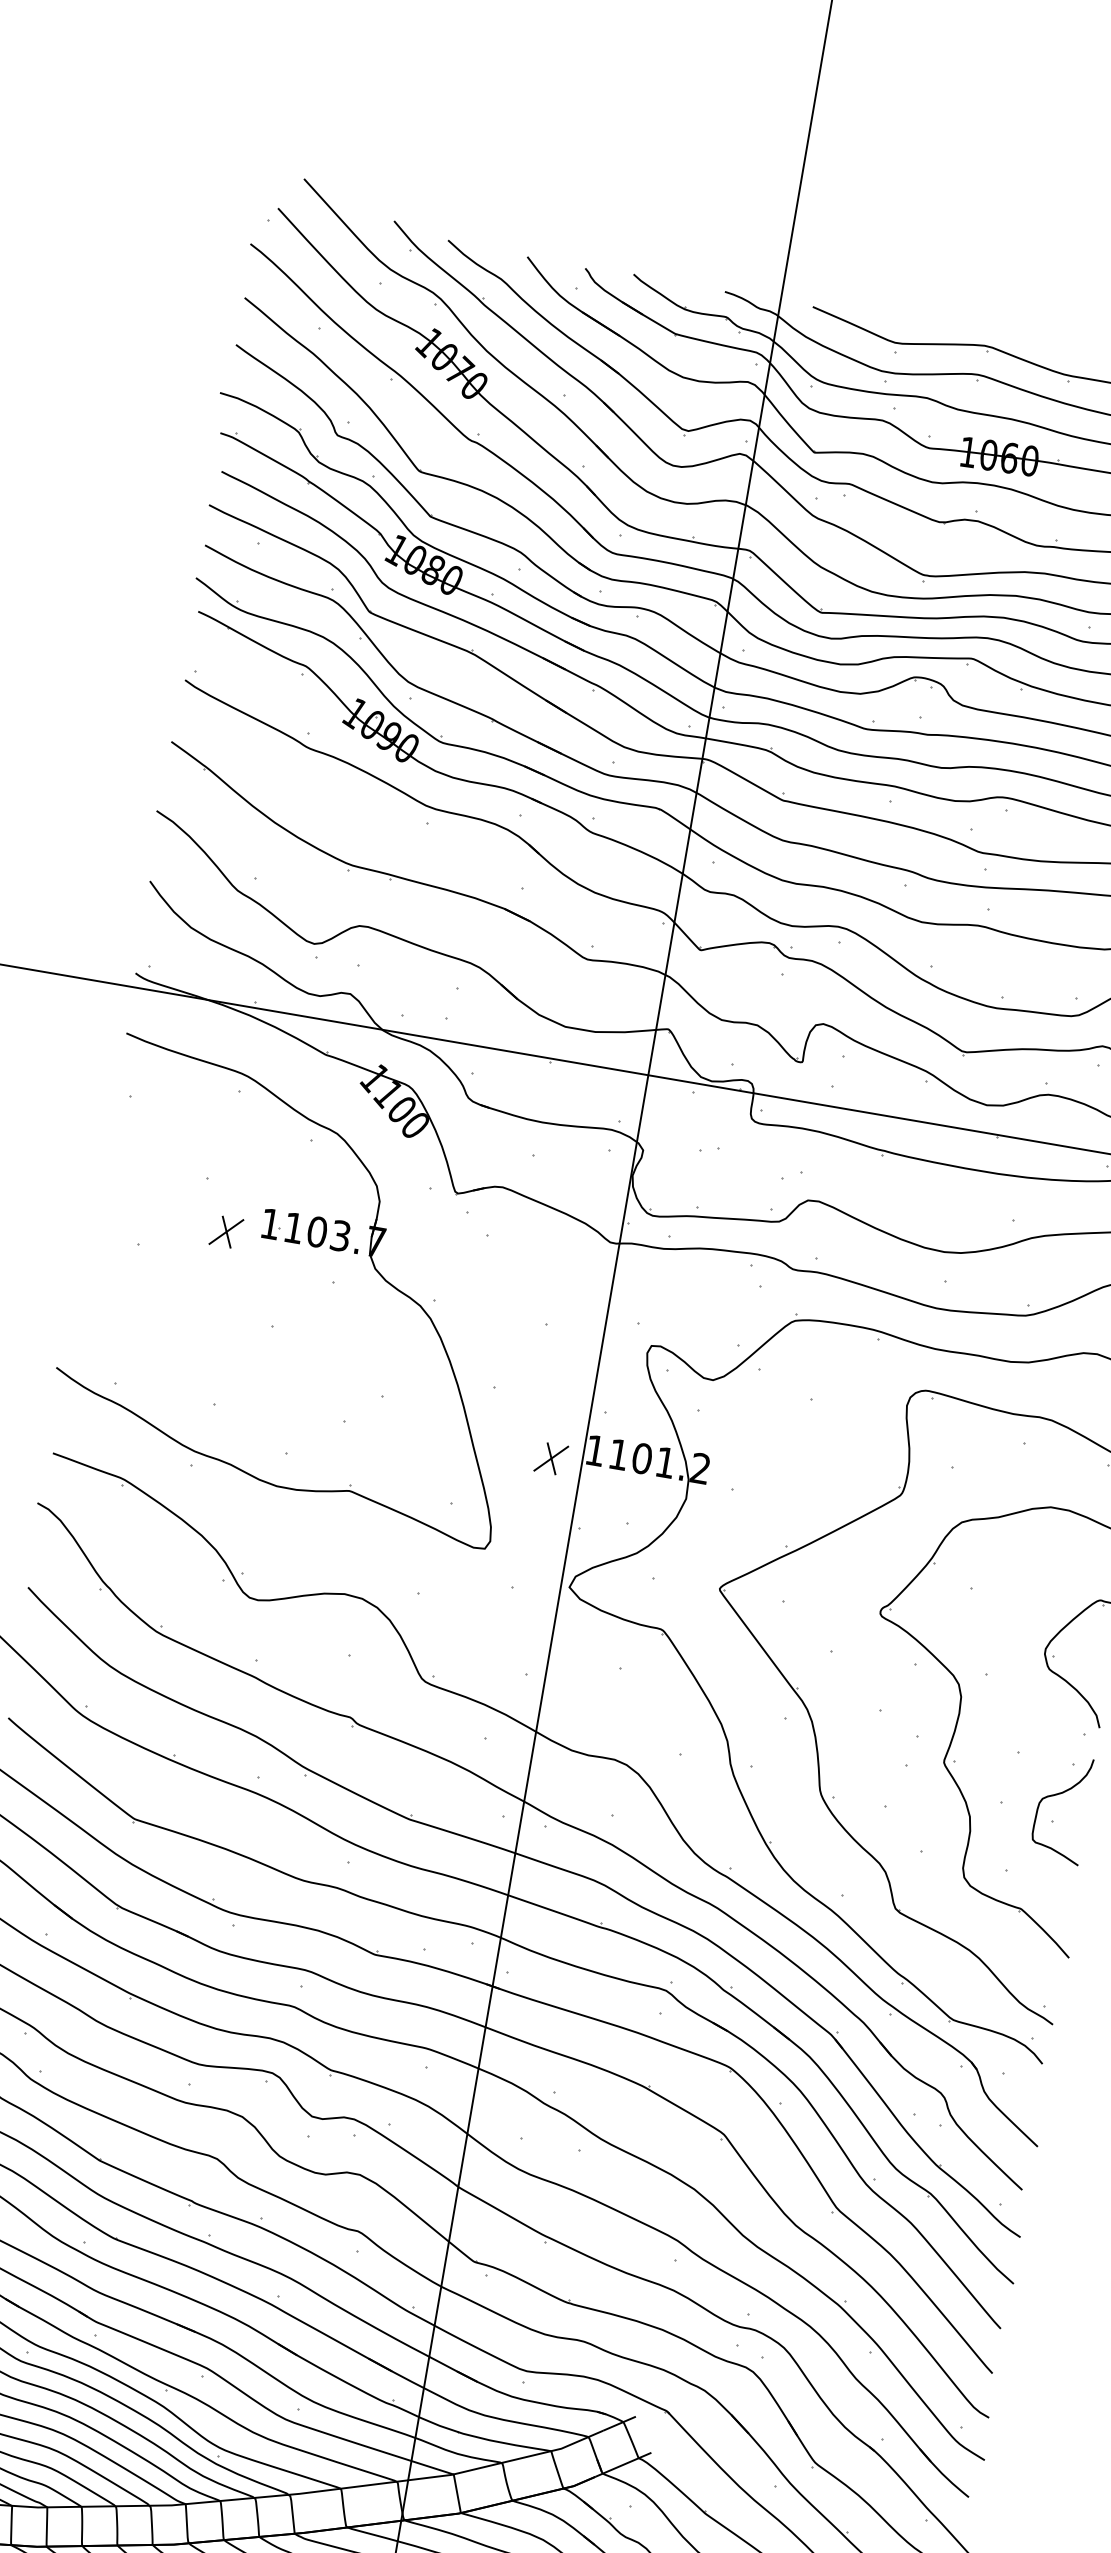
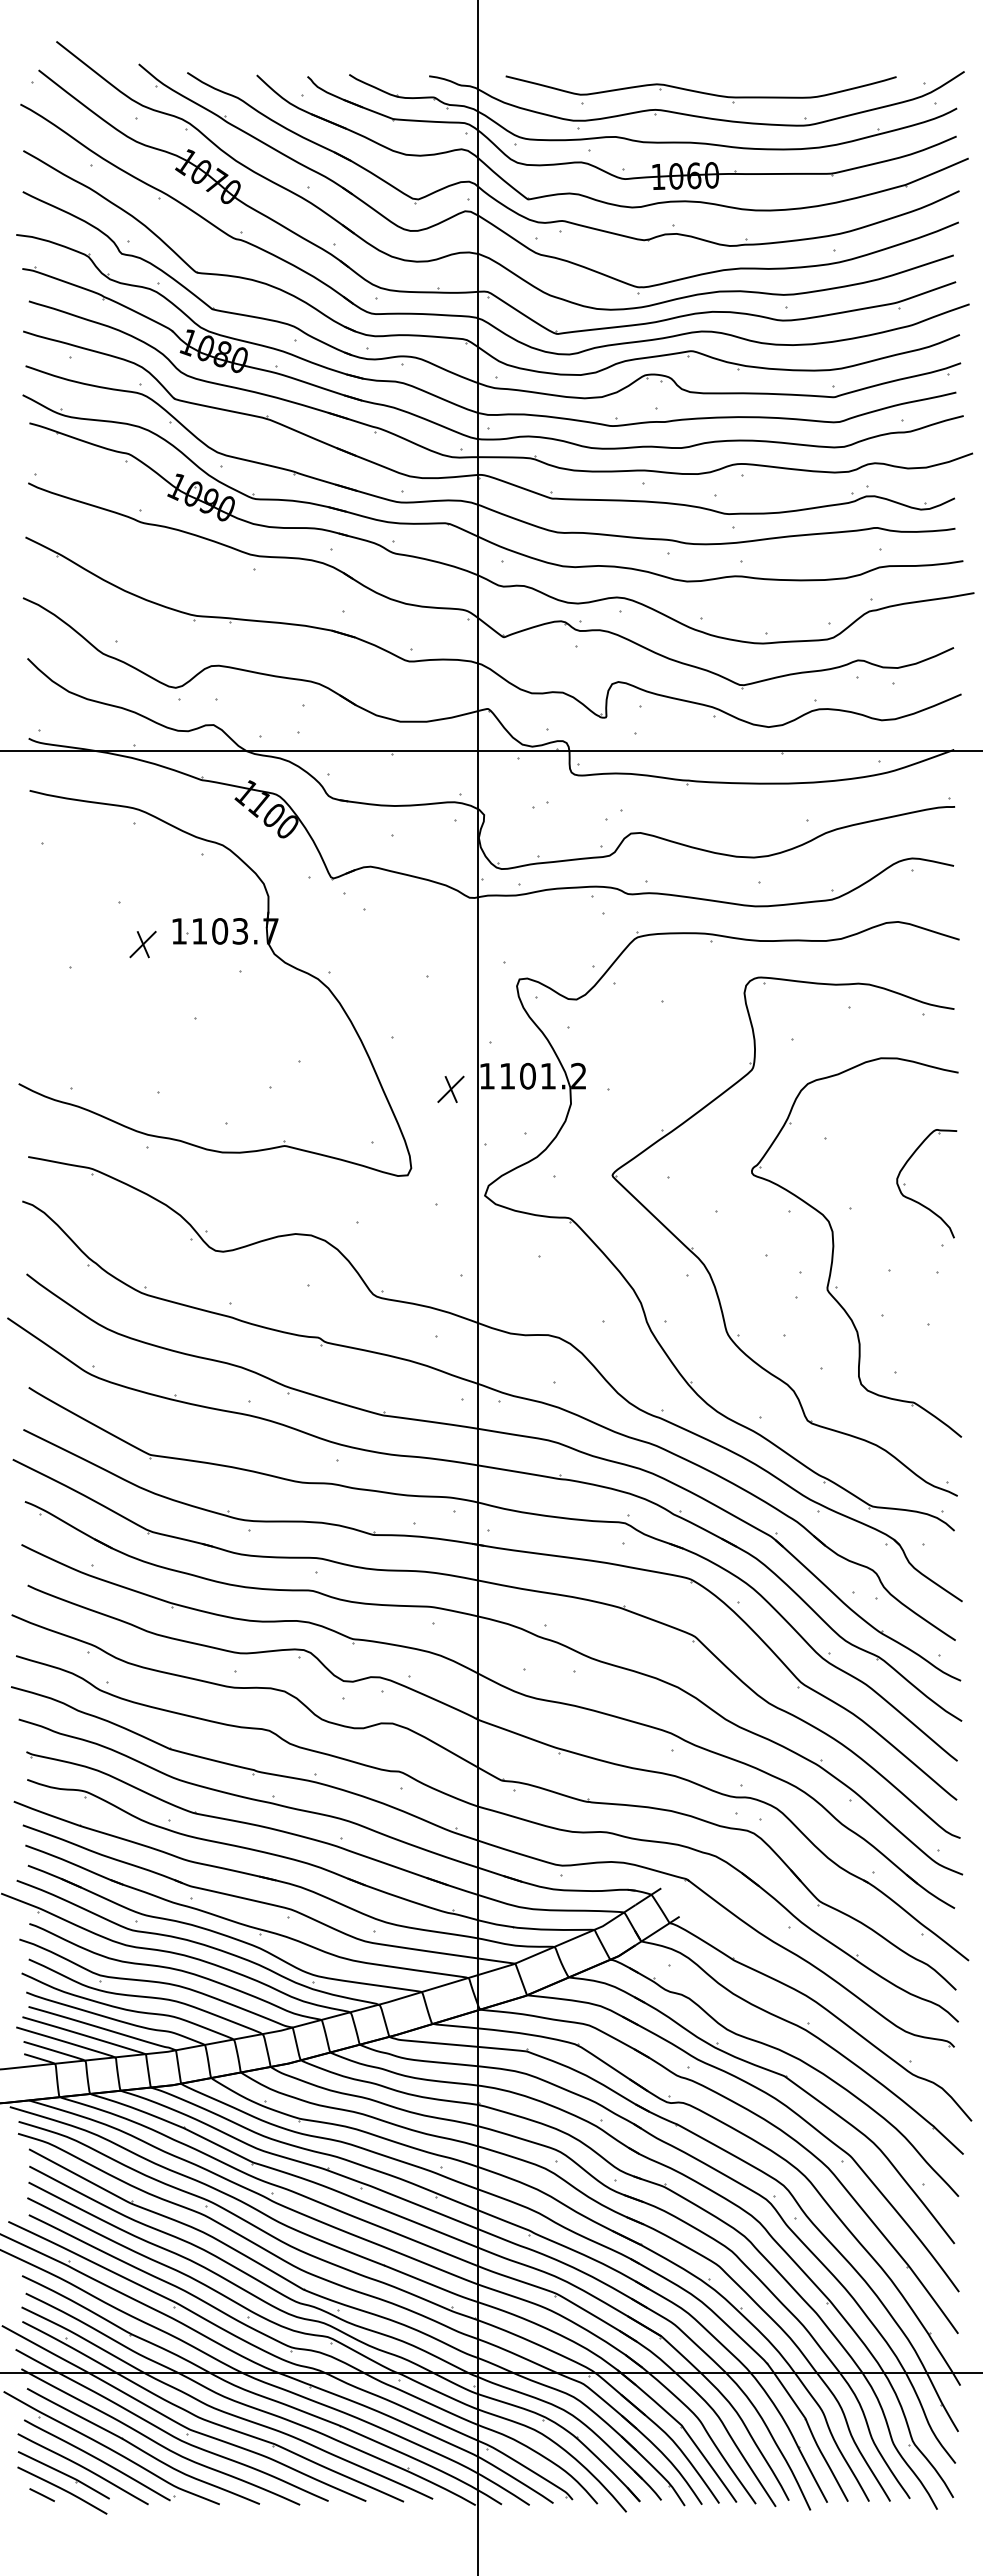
curve: (1057, 1795) -> (928, 1301), removed

